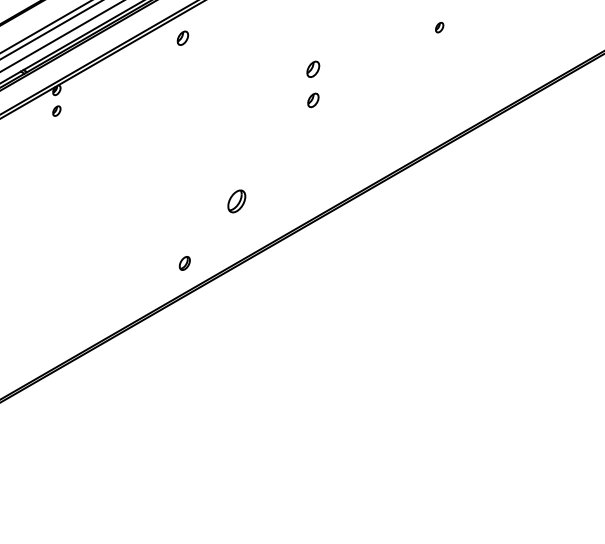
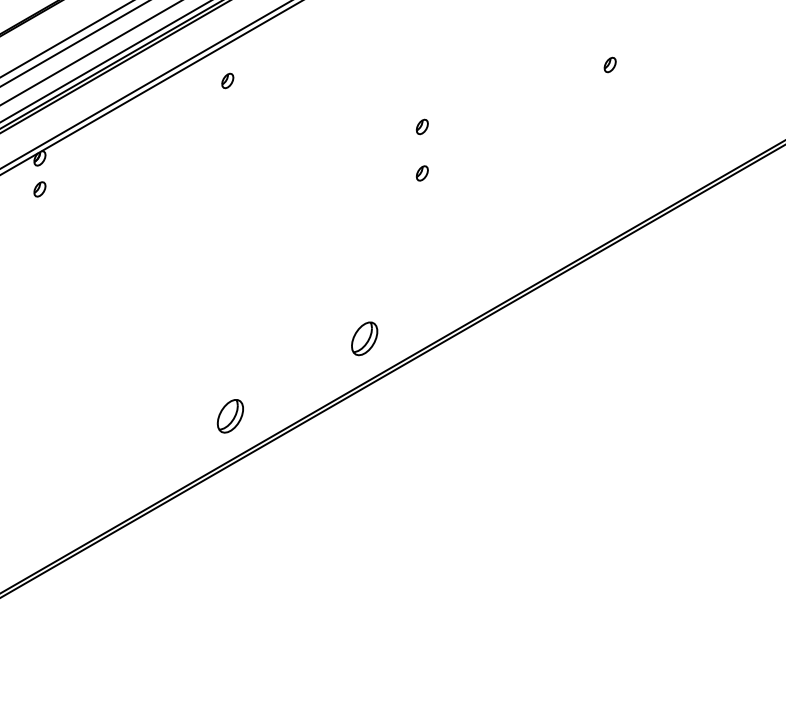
part: (182, 38) -> (227, 81), size x0.71
part: (313, 68) -> (422, 125), size x0.62
part: (313, 100) -> (422, 173), size x0.71
part: (236, 201) -> (364, 338), moved
part: (184, 263) -> (230, 416), size x1.67

